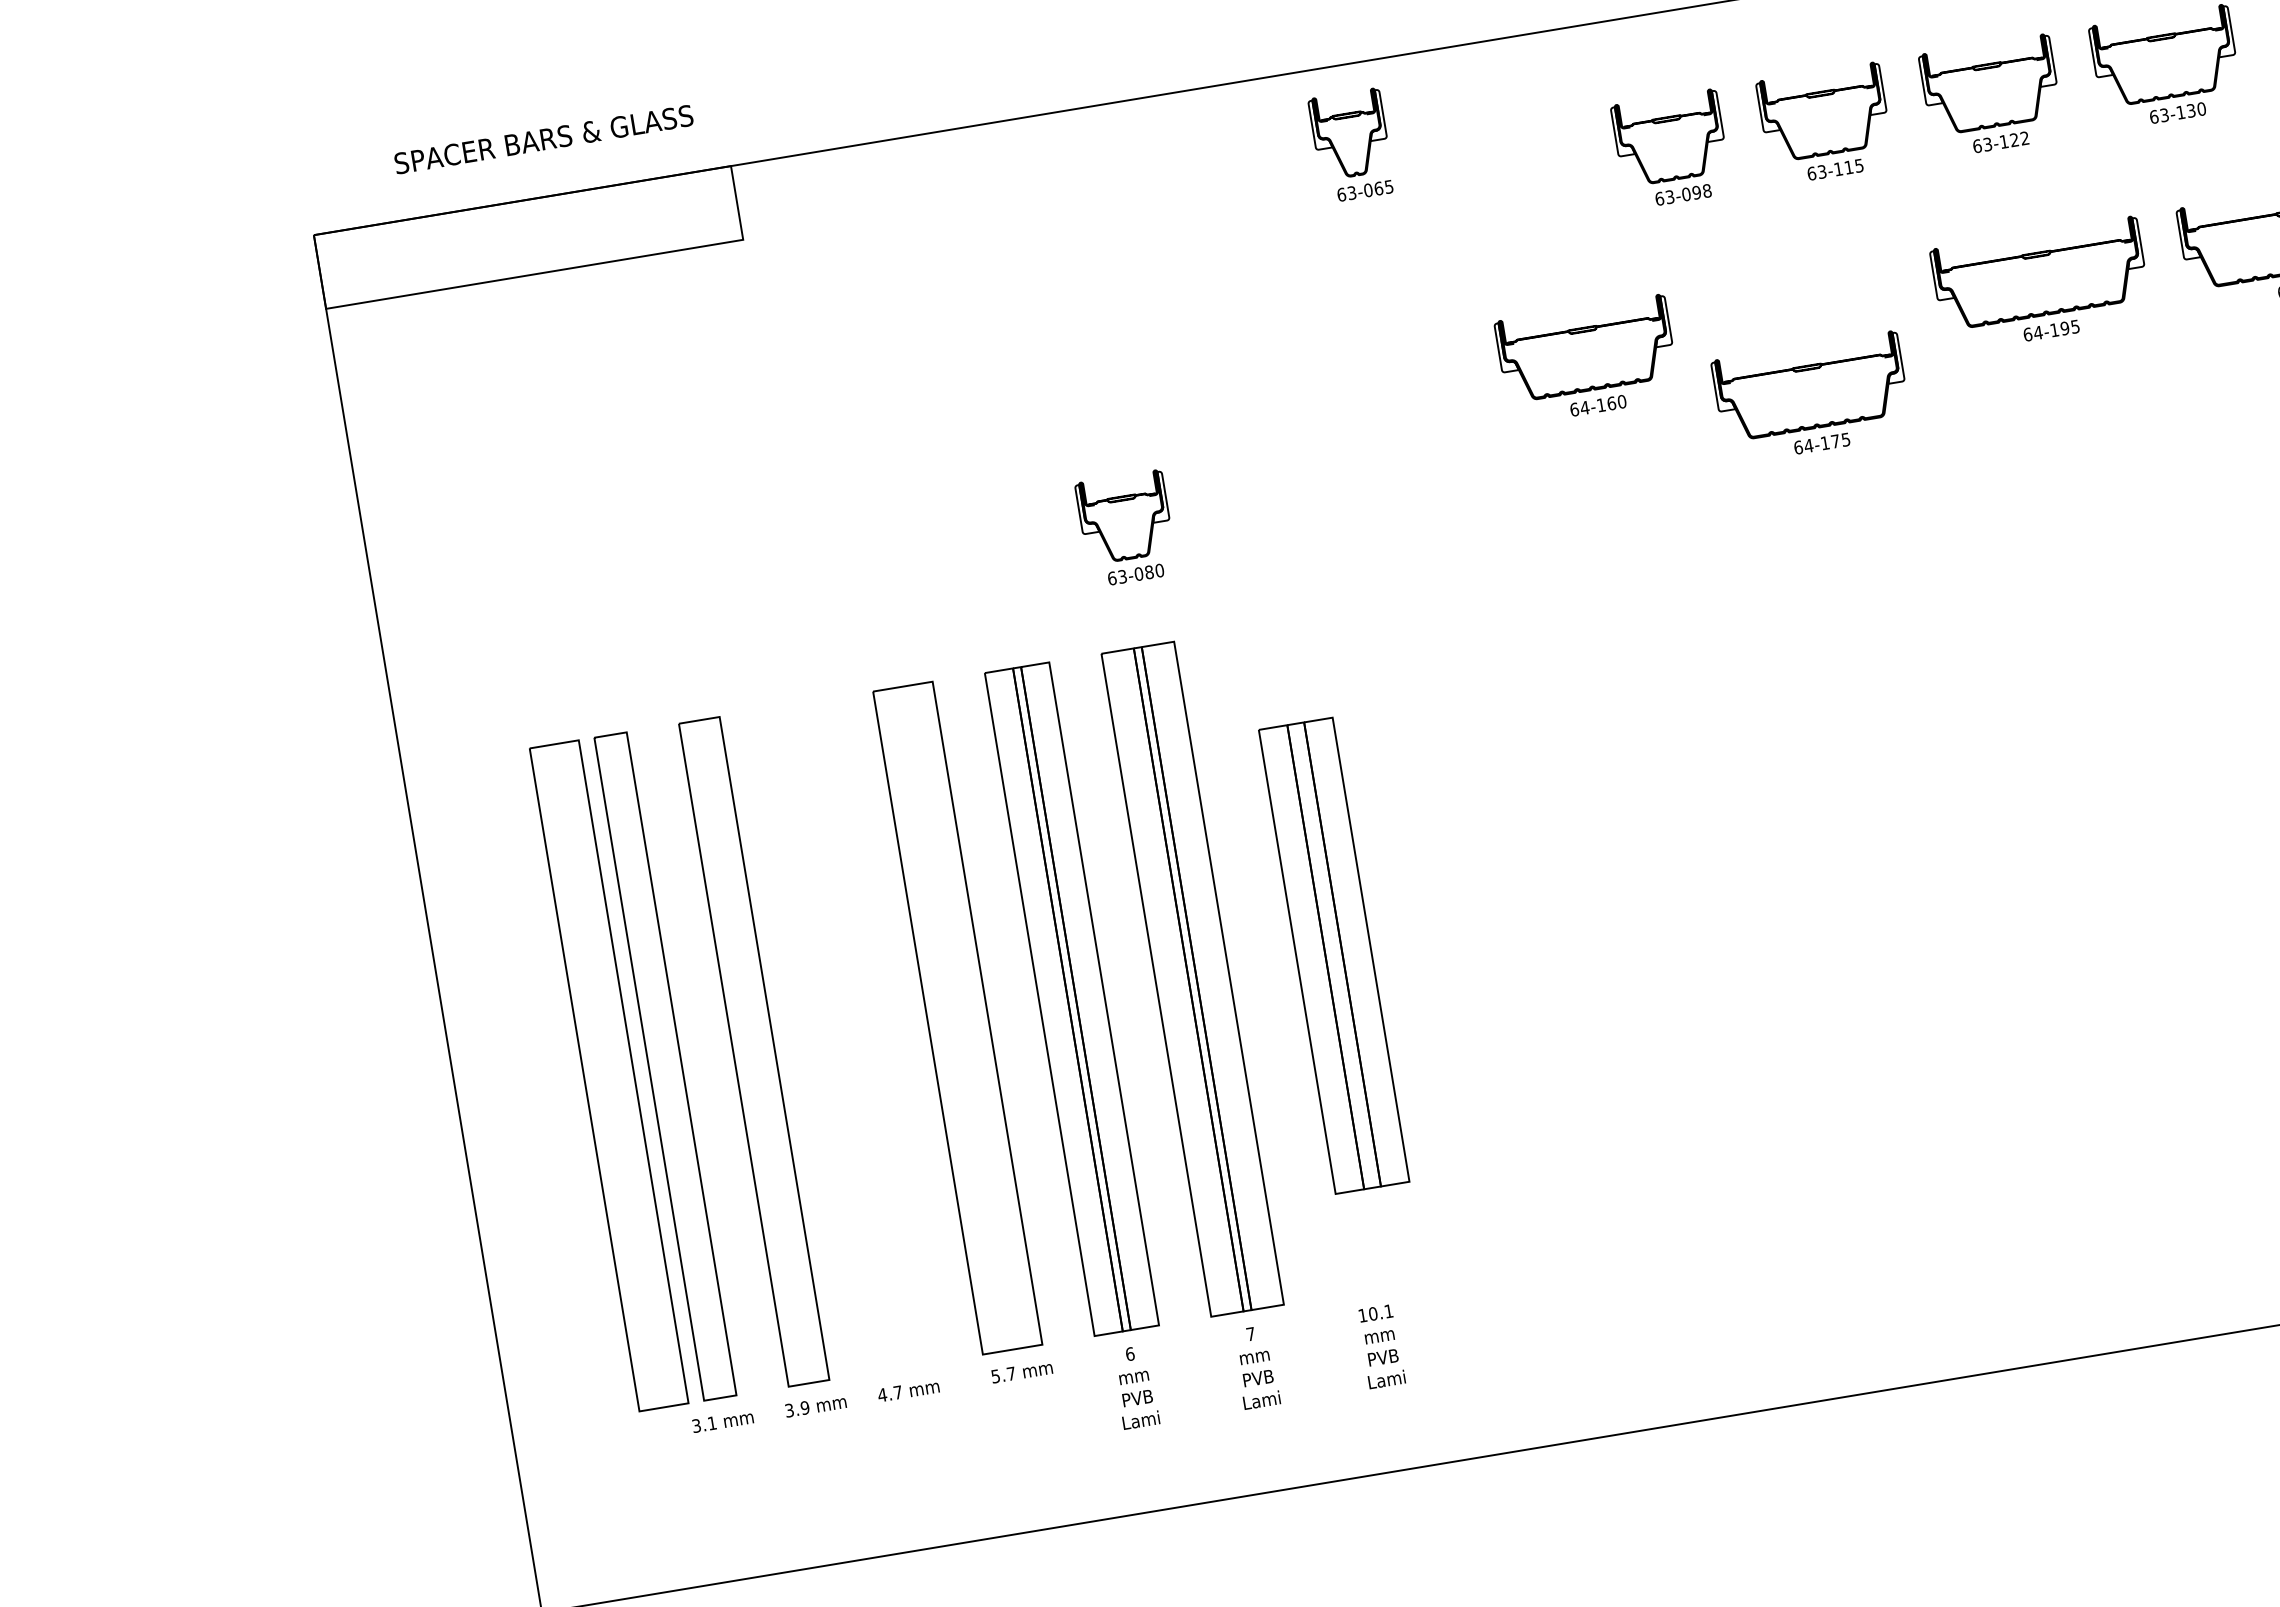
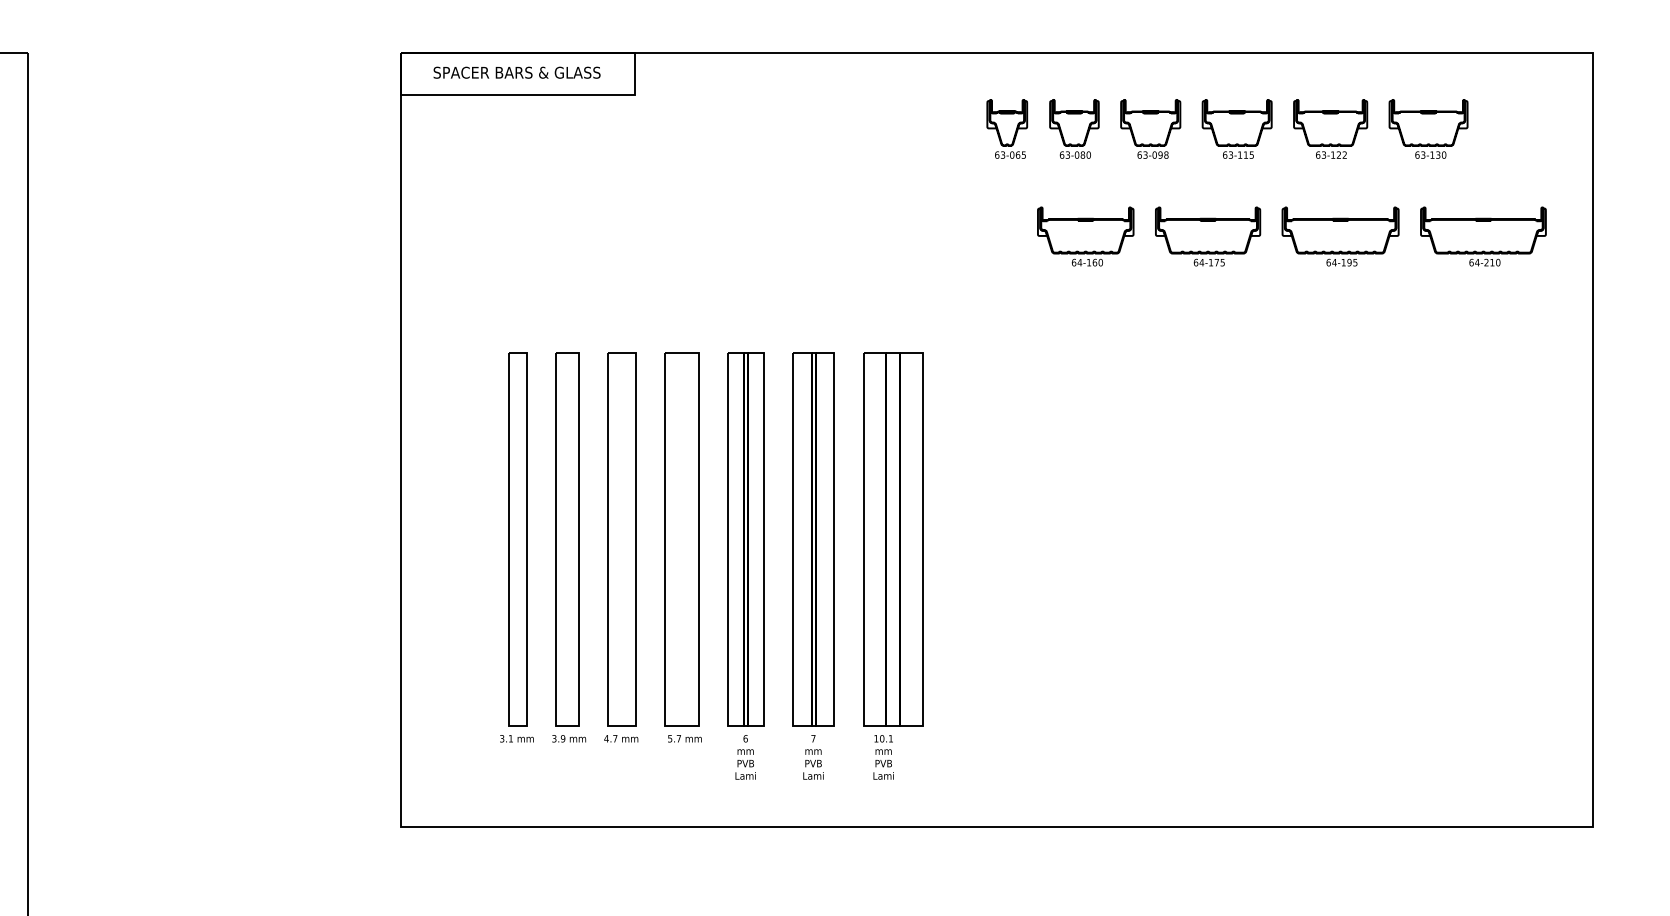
text: (542, 139) -> (516, 72), moved
part: (1352, 144) -> (1007, 128), moved
part: (1812, 397) -> (1208, 236), moved
part: (1126, 527) -> (1074, 128), moved
part: (1334, 955) -> (893, 539), size x1.43
part: (608, 1076) -> (621, 539), moved

